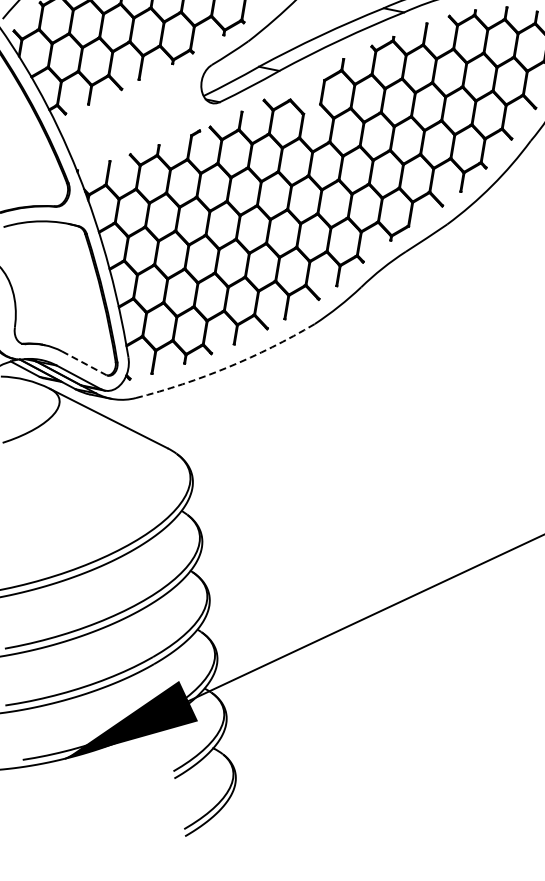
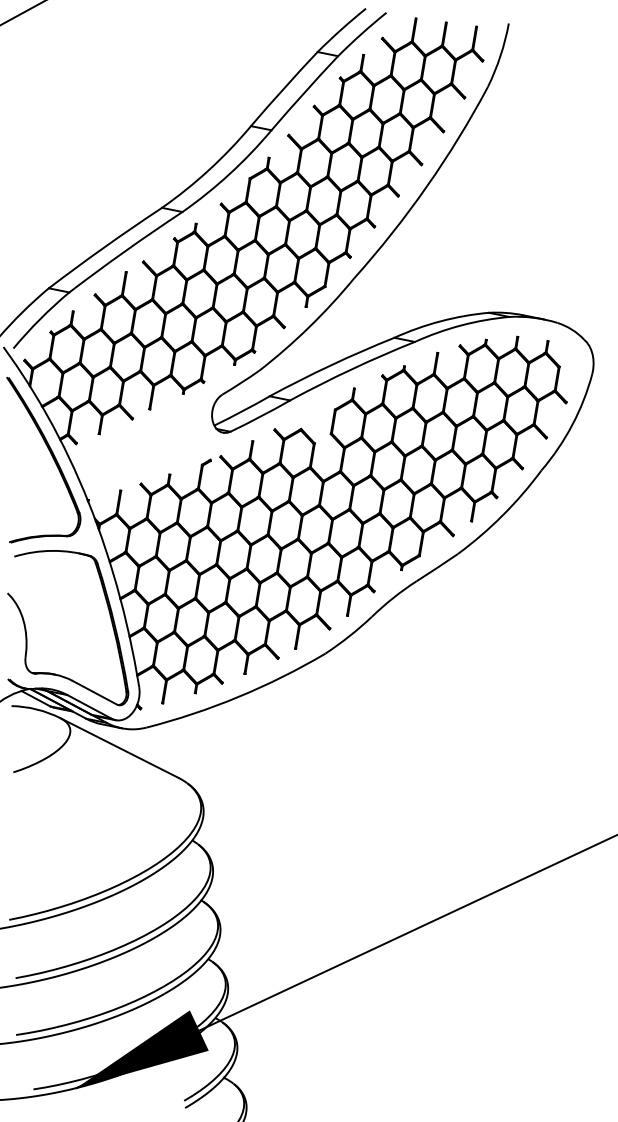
line: (84, 363) -> (95, 693), dashed -> solid
arc: (227, 366) -> (238, 696), dashed -> solid

